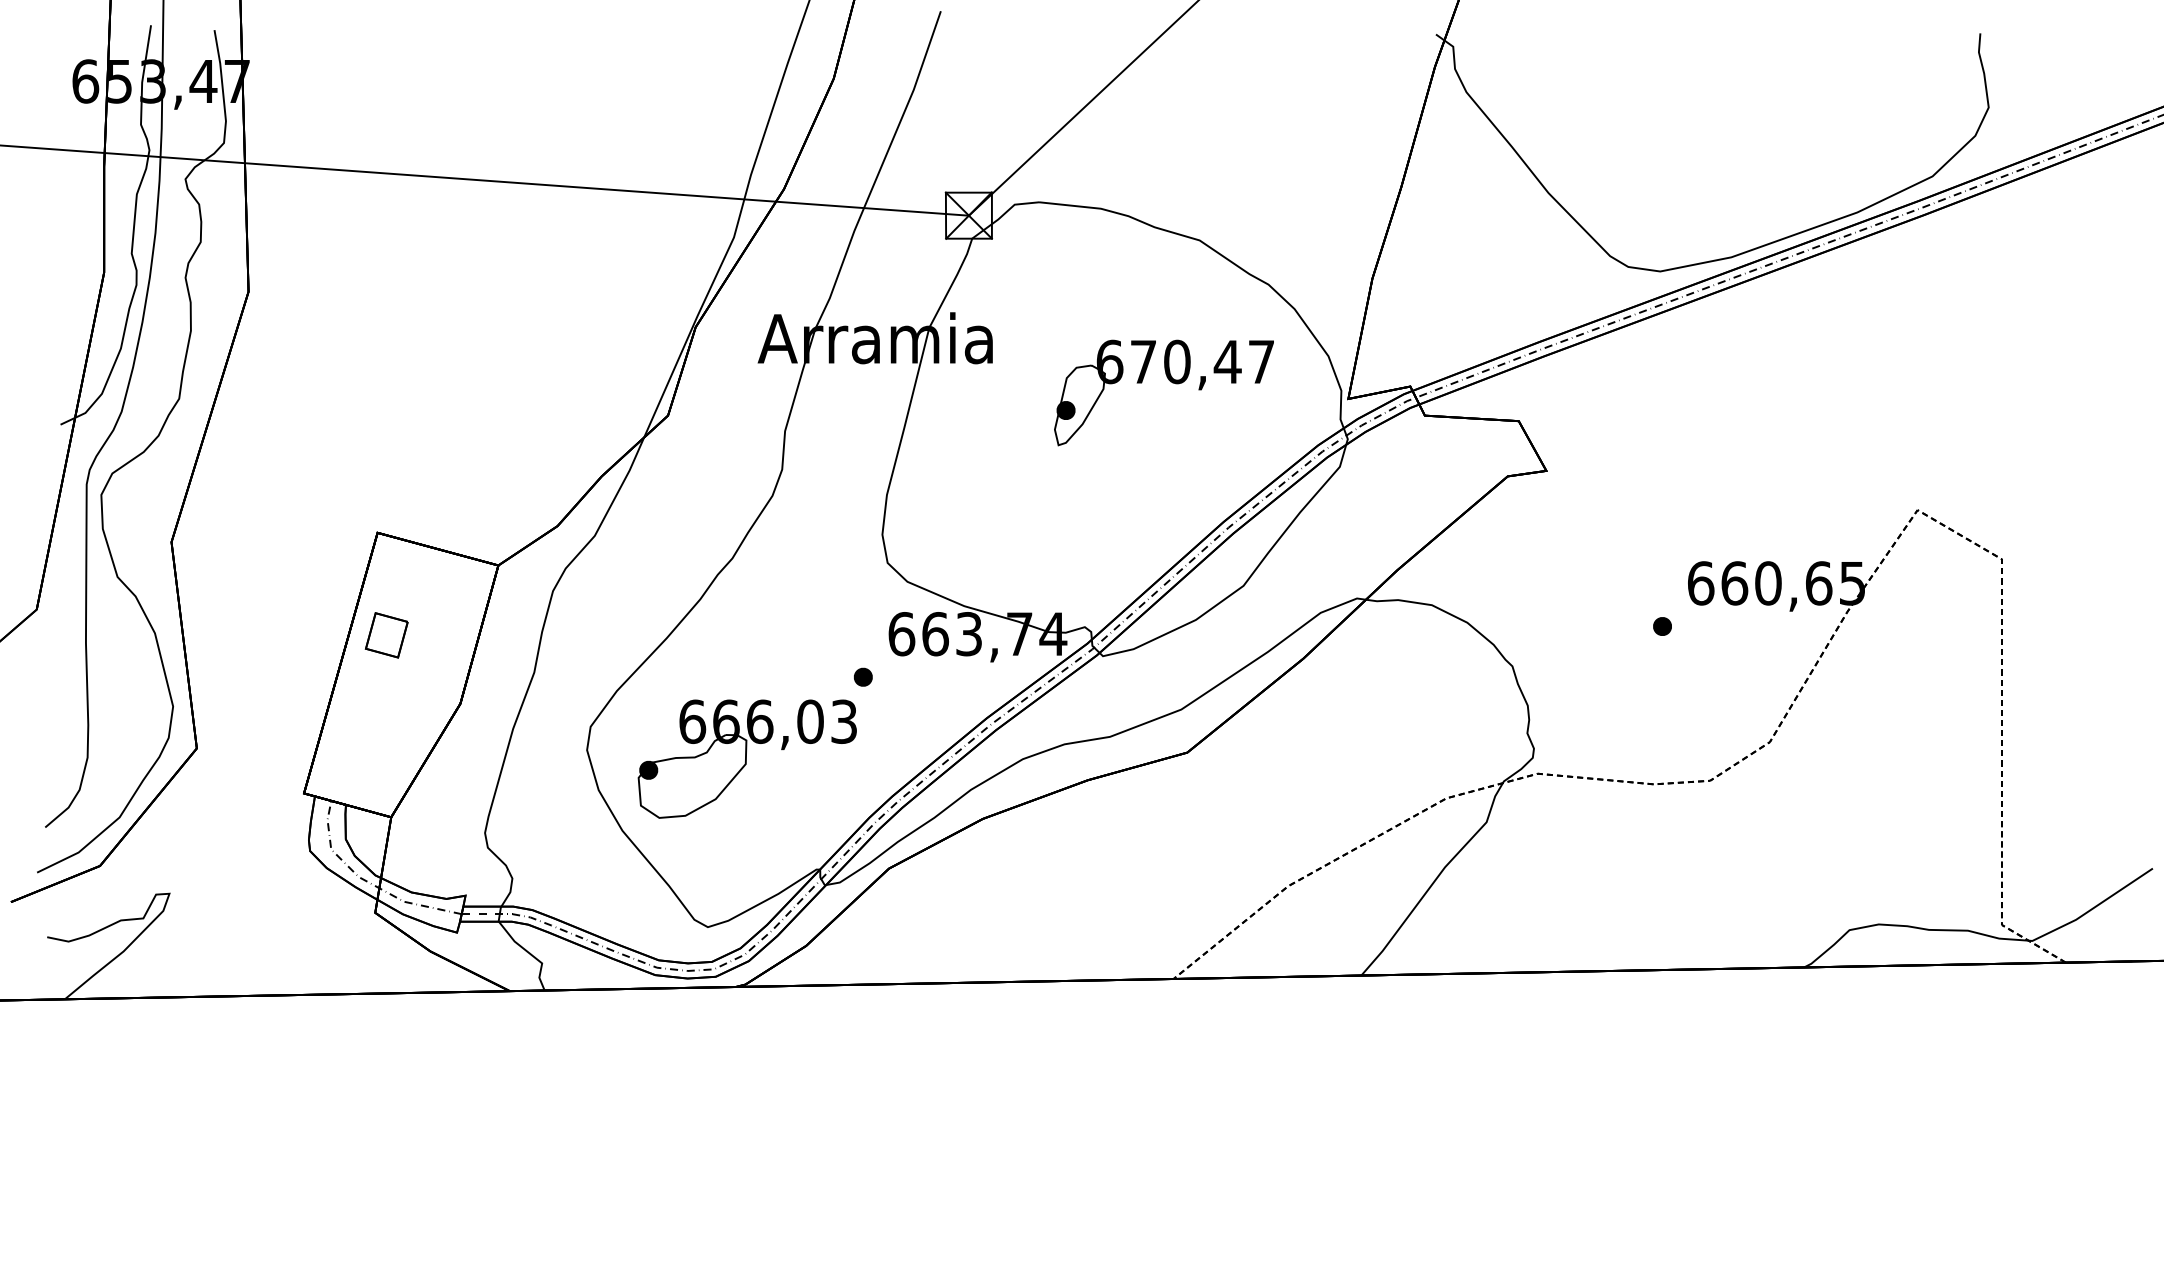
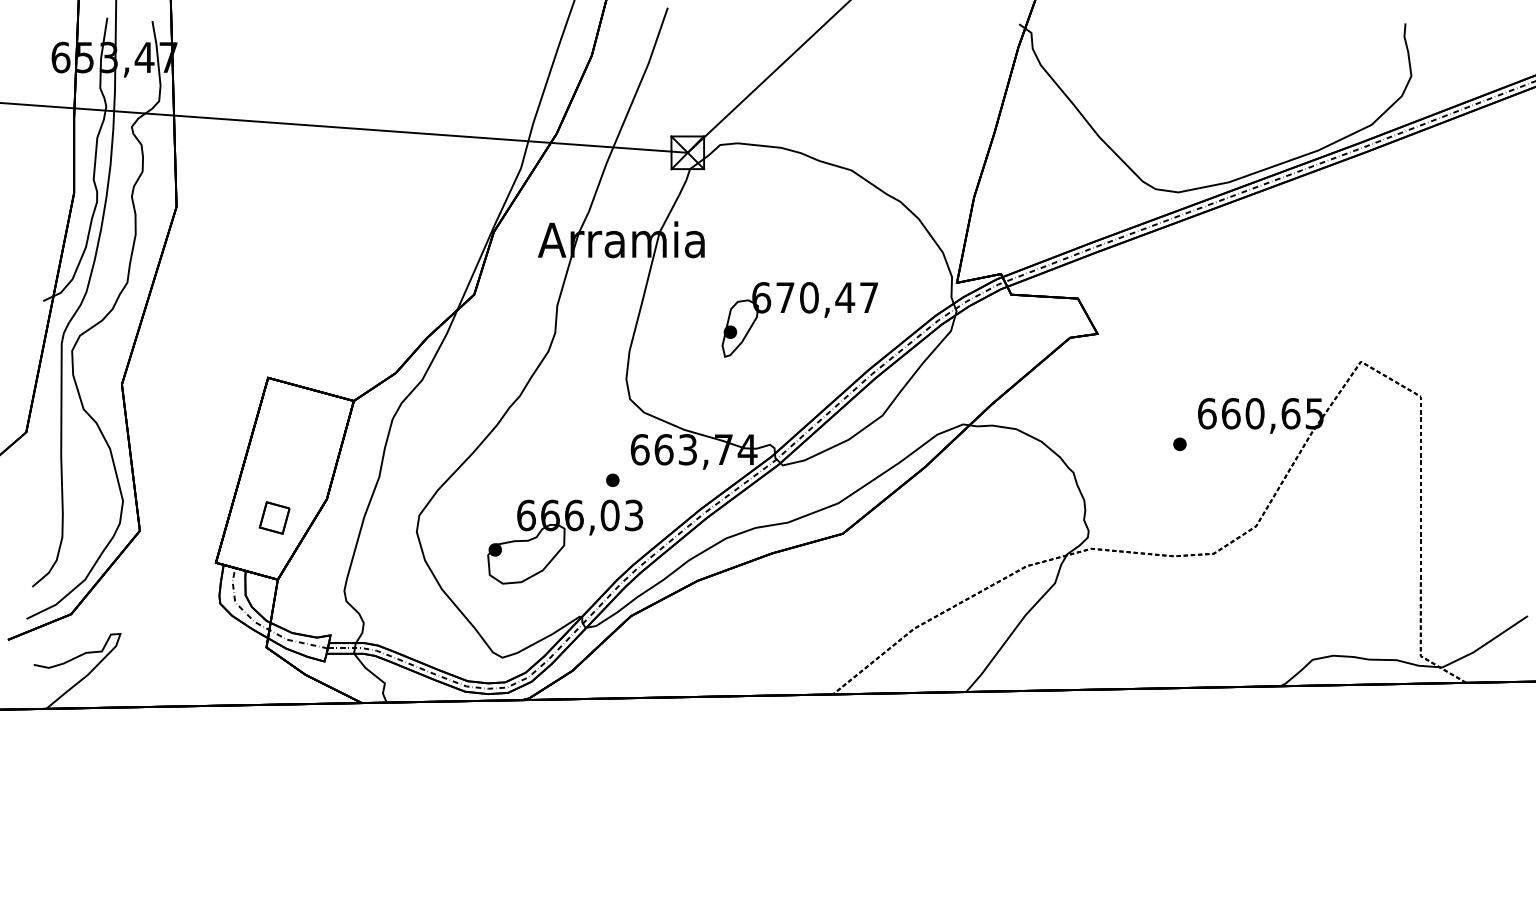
part: (1169, 381) -> (803, 311), moved
part: (386, 635) -> (274, 518), moved
part: (746, 758) -> (564, 541), moved

